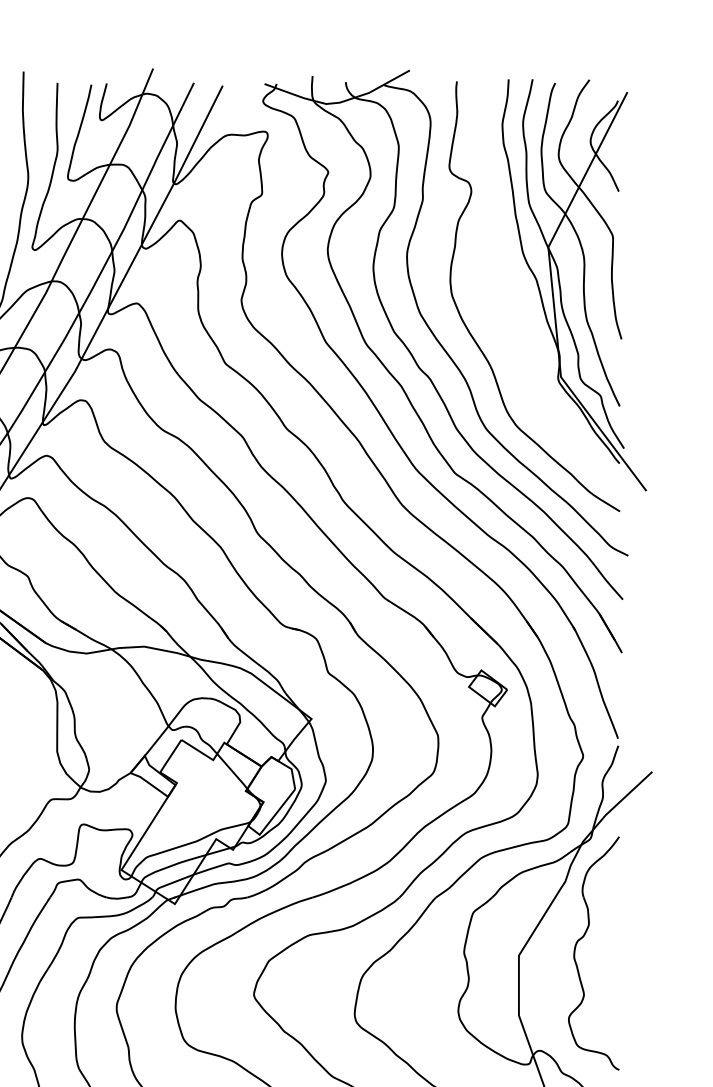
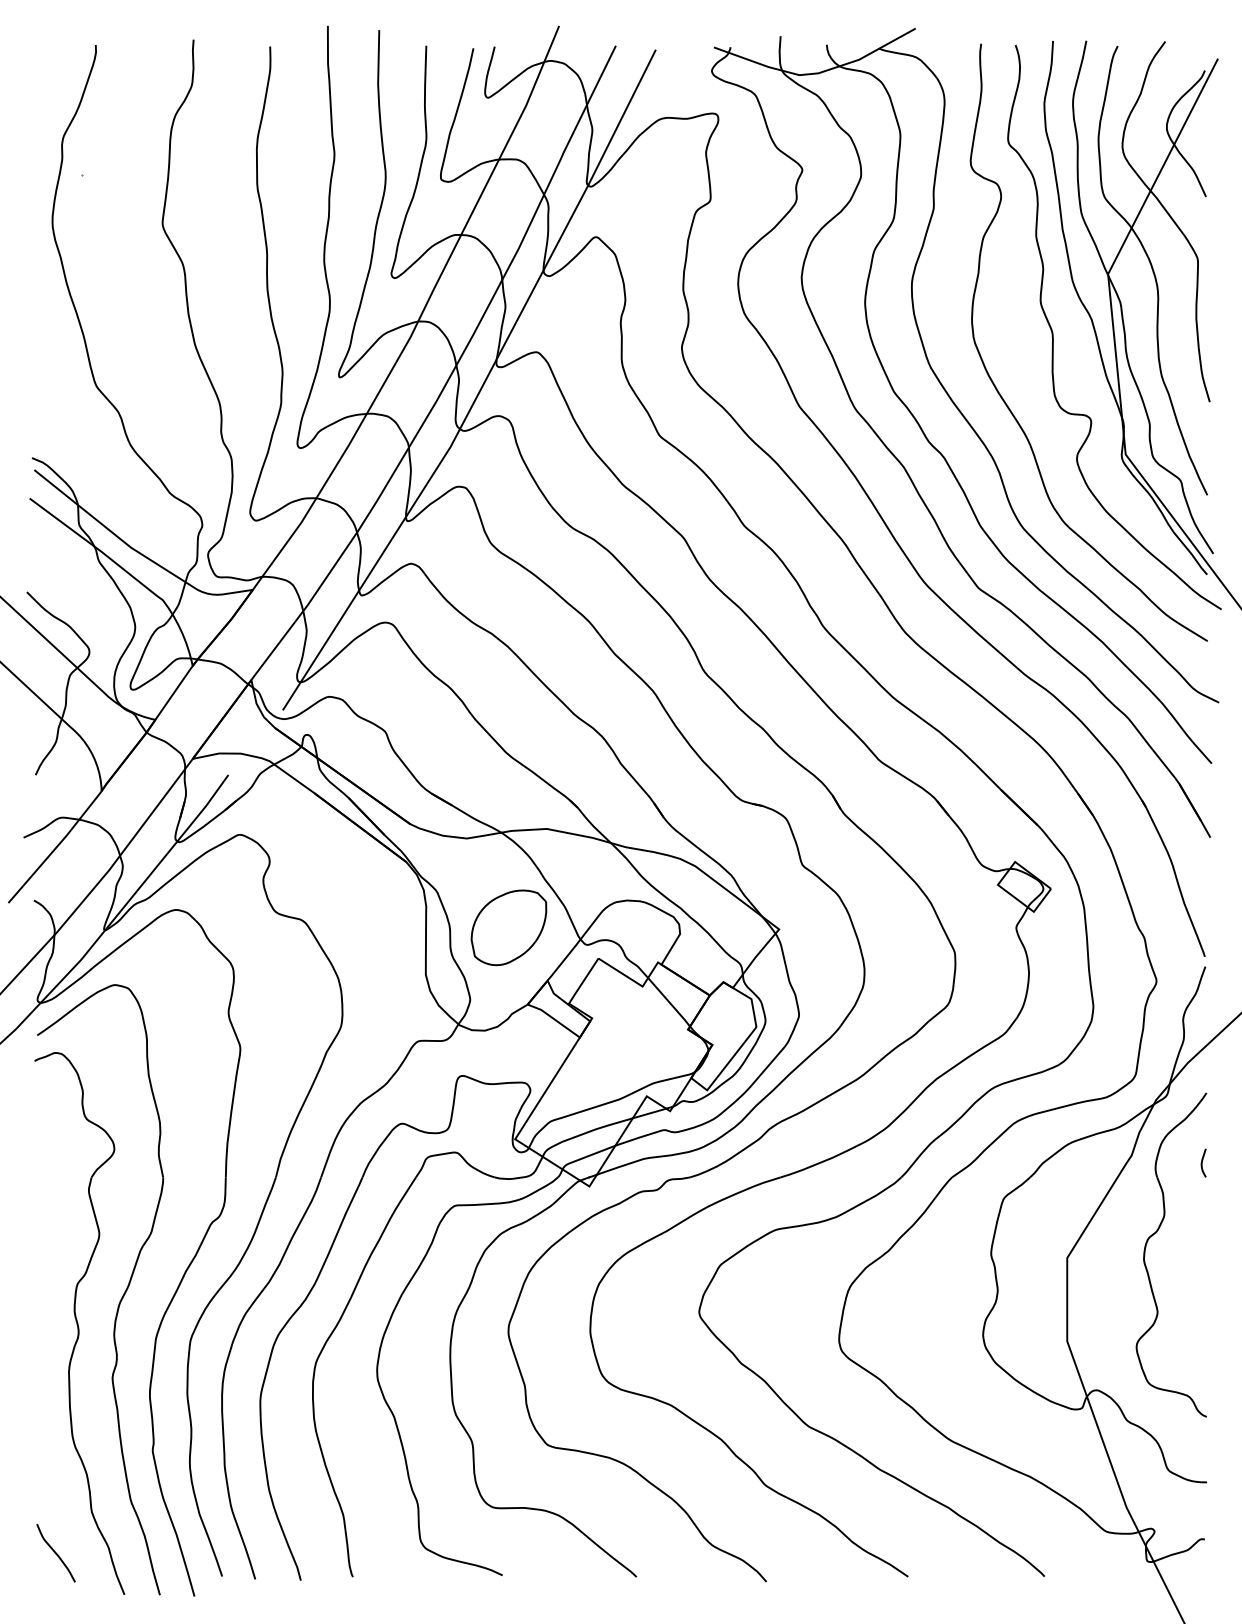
curve: (509, 289) -> (1053, 332), added
part: (116, 717) -> (508, 927), added
curve: (616, 886) -> (1202, 1162), added

